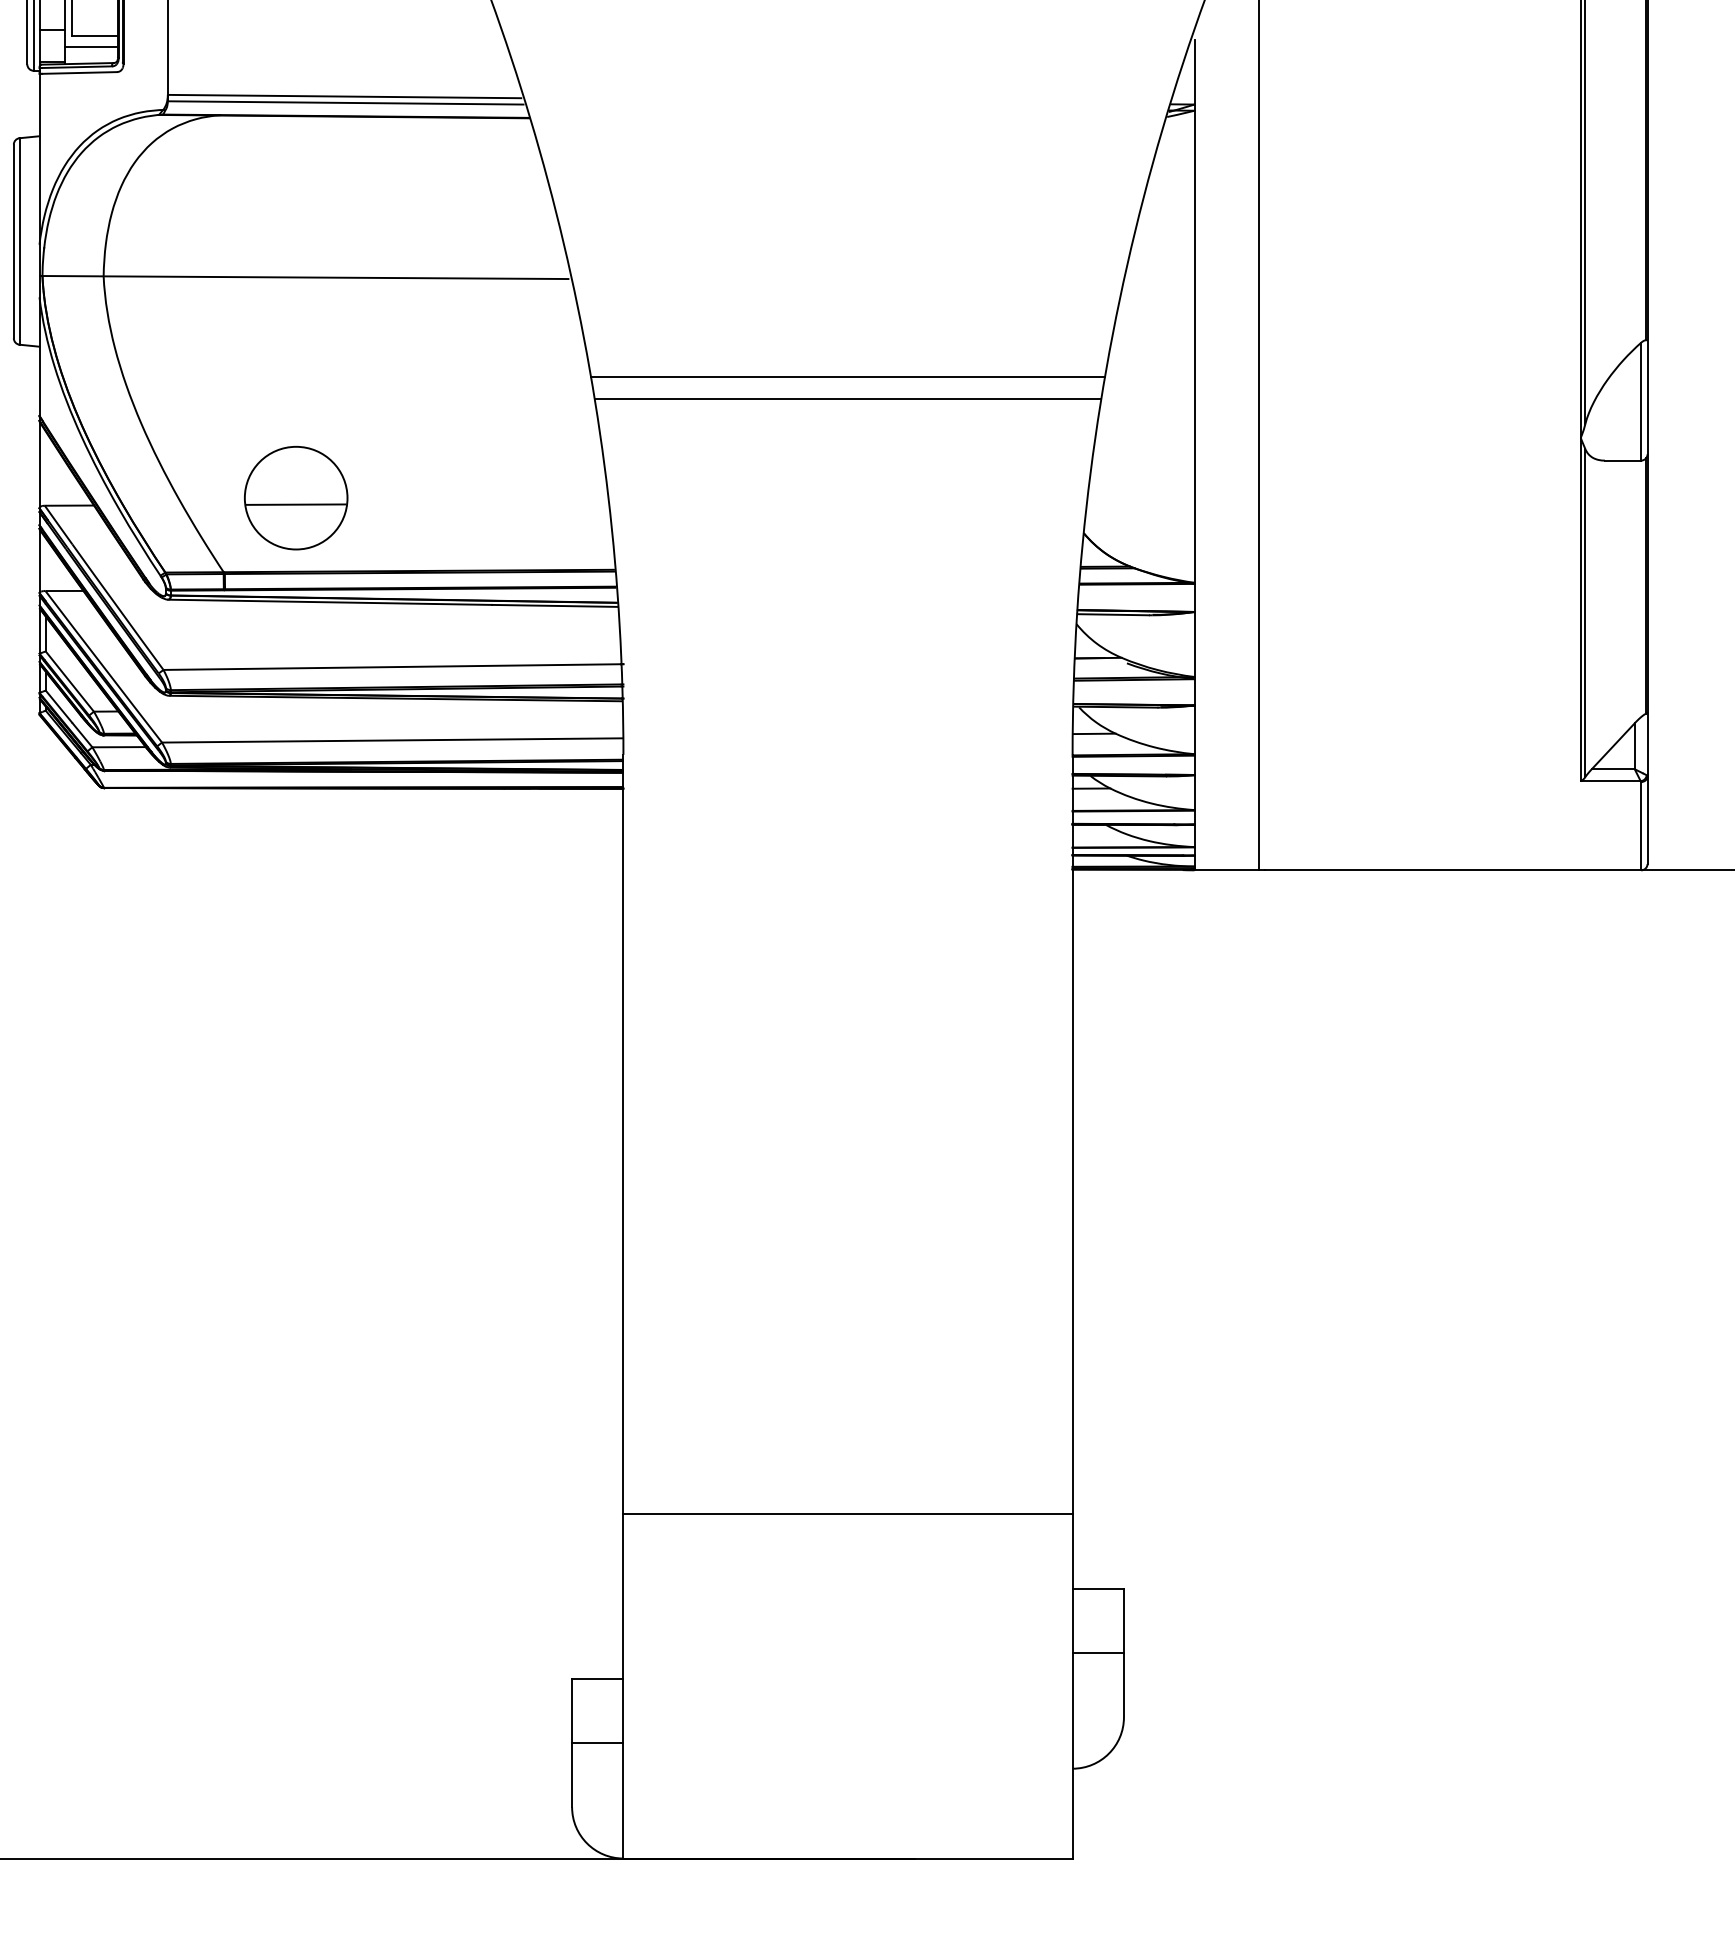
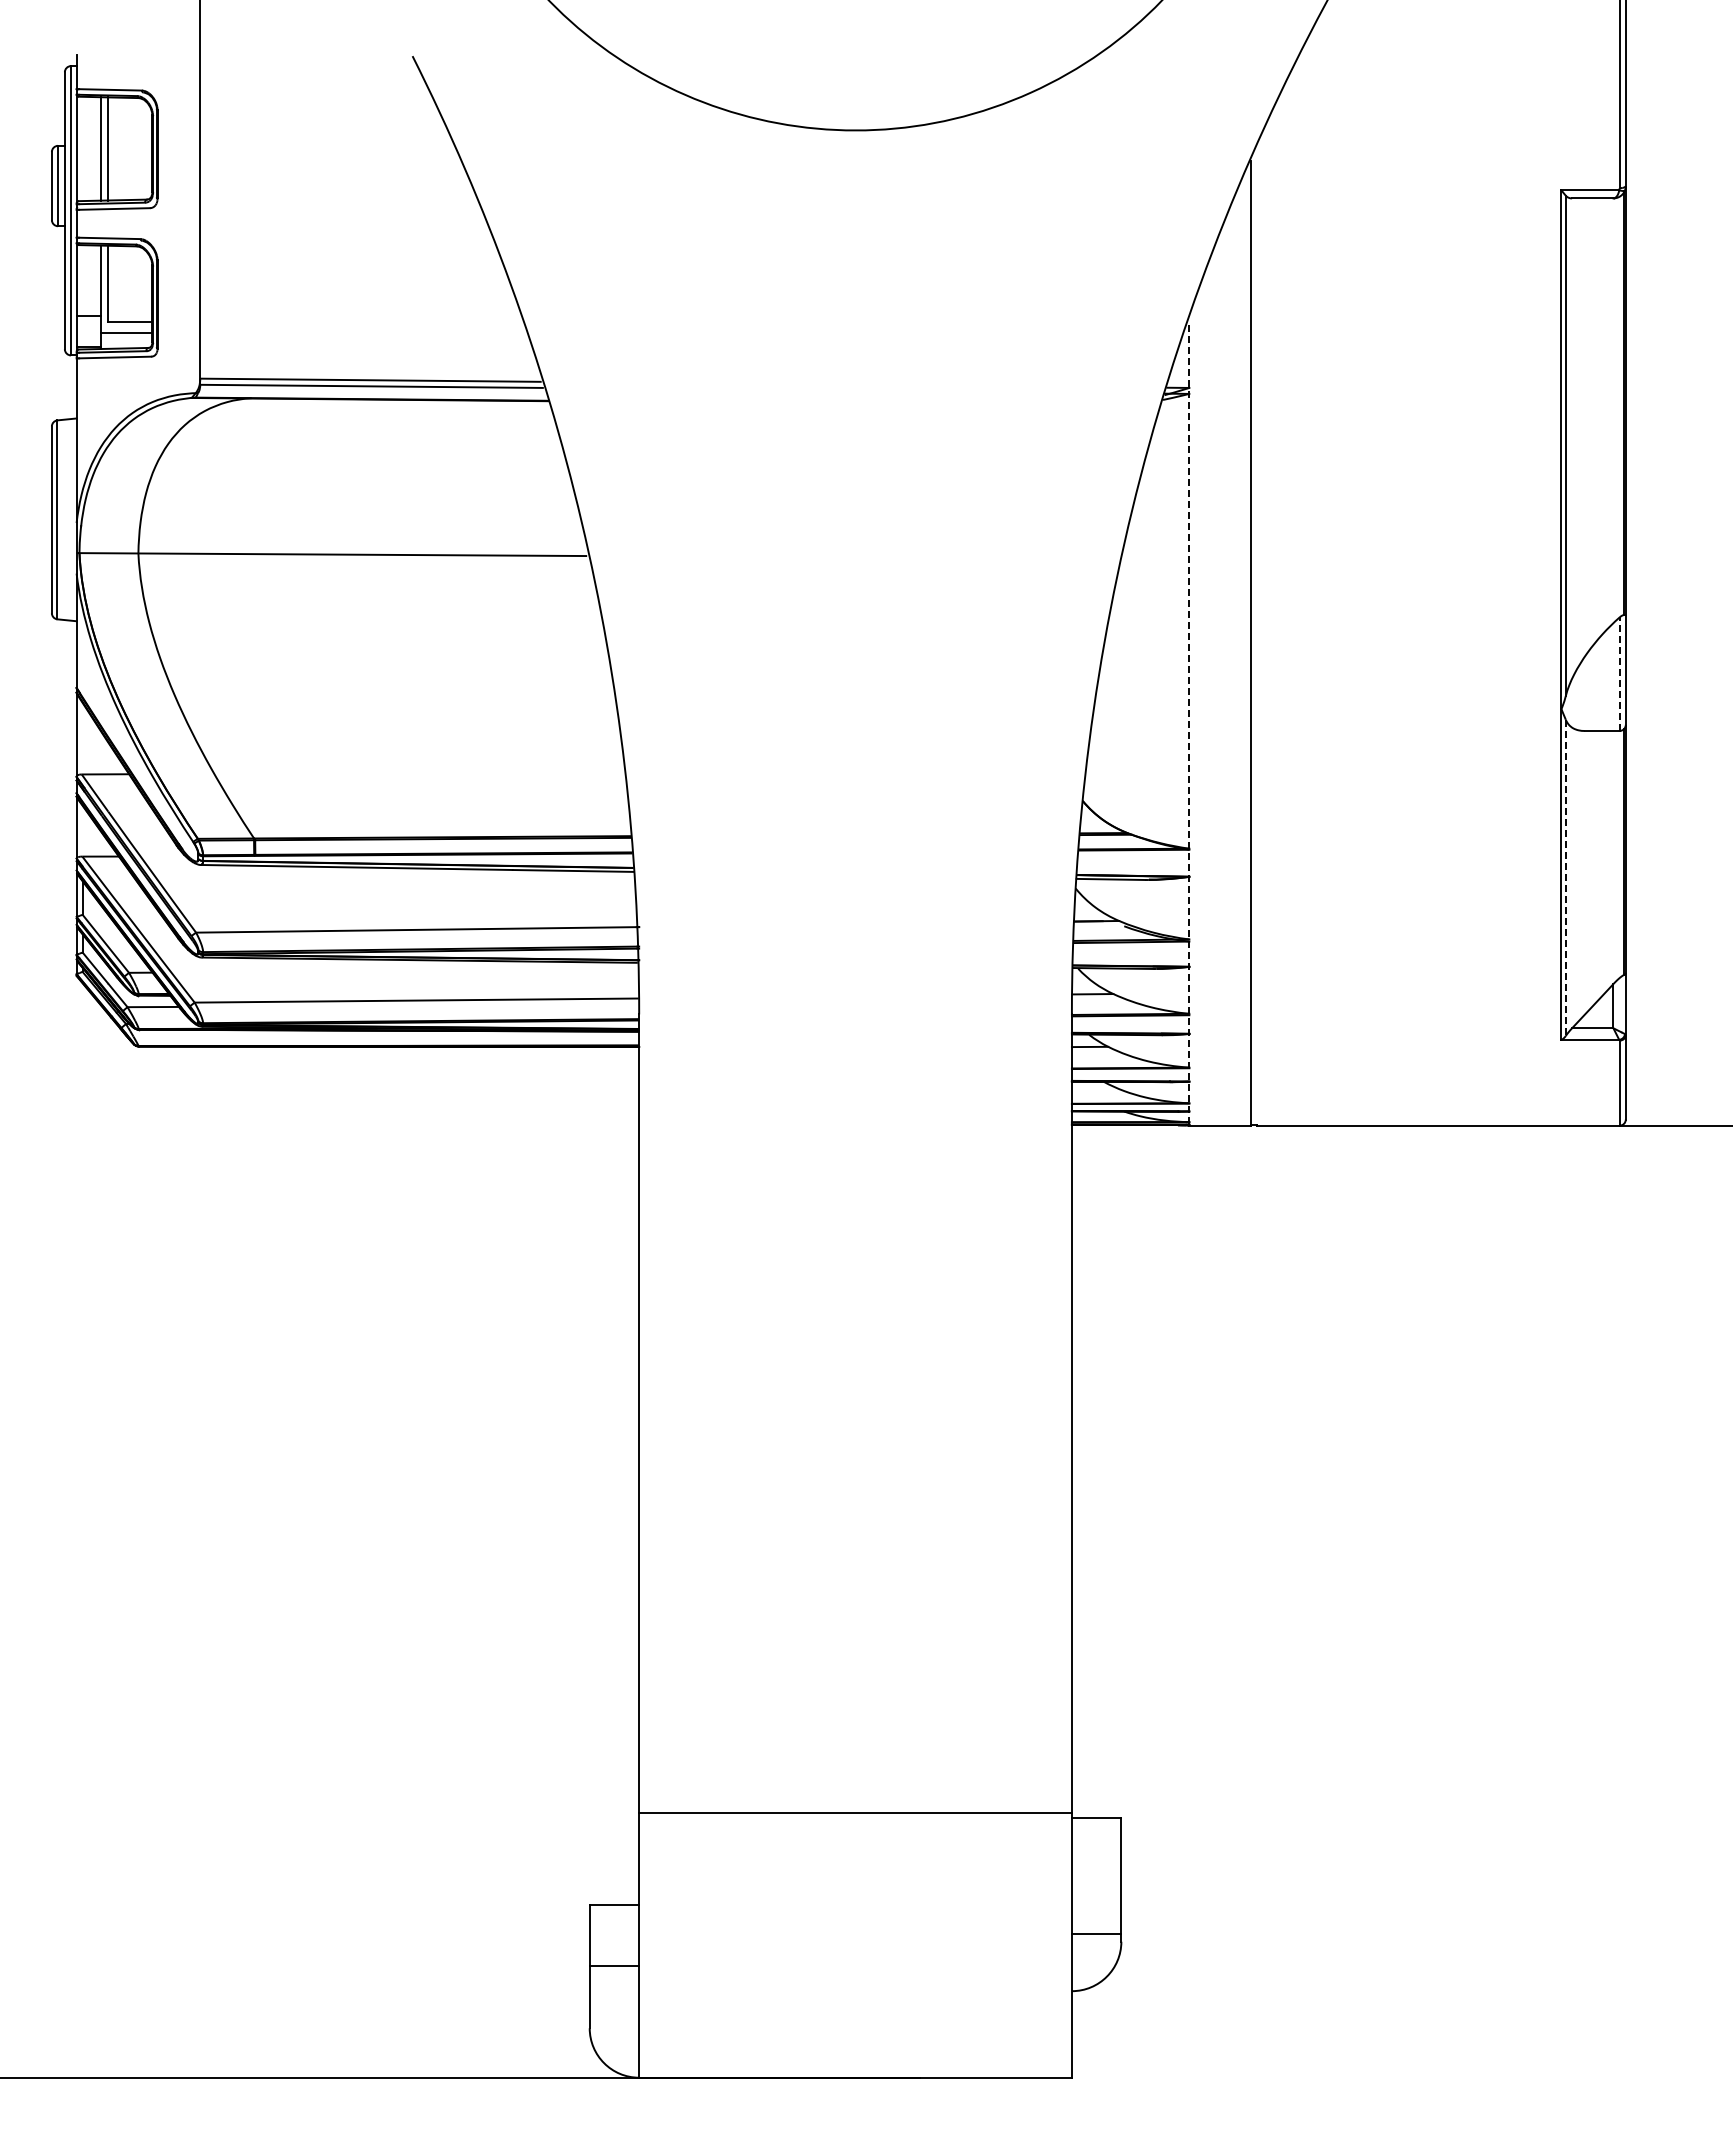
line: (847, 377) -> (855, 650), removed
line: (847, 398) -> (855, 671), removed
line: (1641, 401) -> (1619, 674), solid -> dashed
line: (1194, 454) -> (1189, 725), solid -> dashed
part: (295, 497) -> (323, 766), removed
line: (1584, 613) -> (1565, 878), solid -> dashed
line: (847, 1514) -> (855, 1813), moved
line: (1098, 1652) -> (1096, 1933), moved

